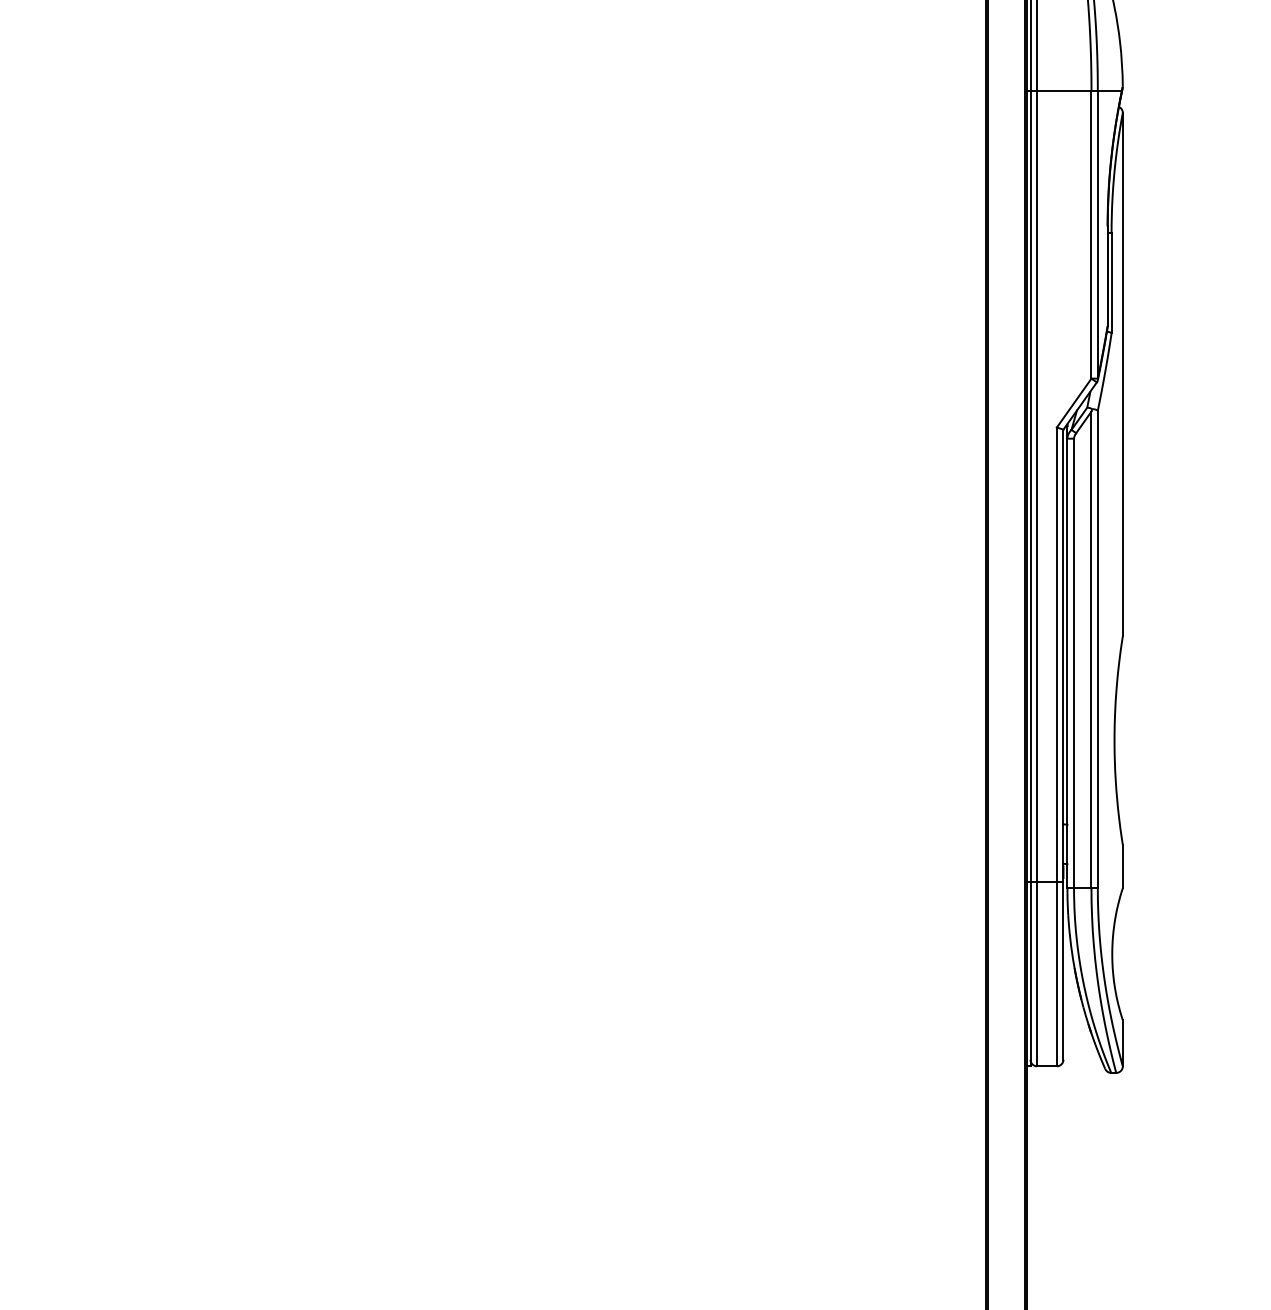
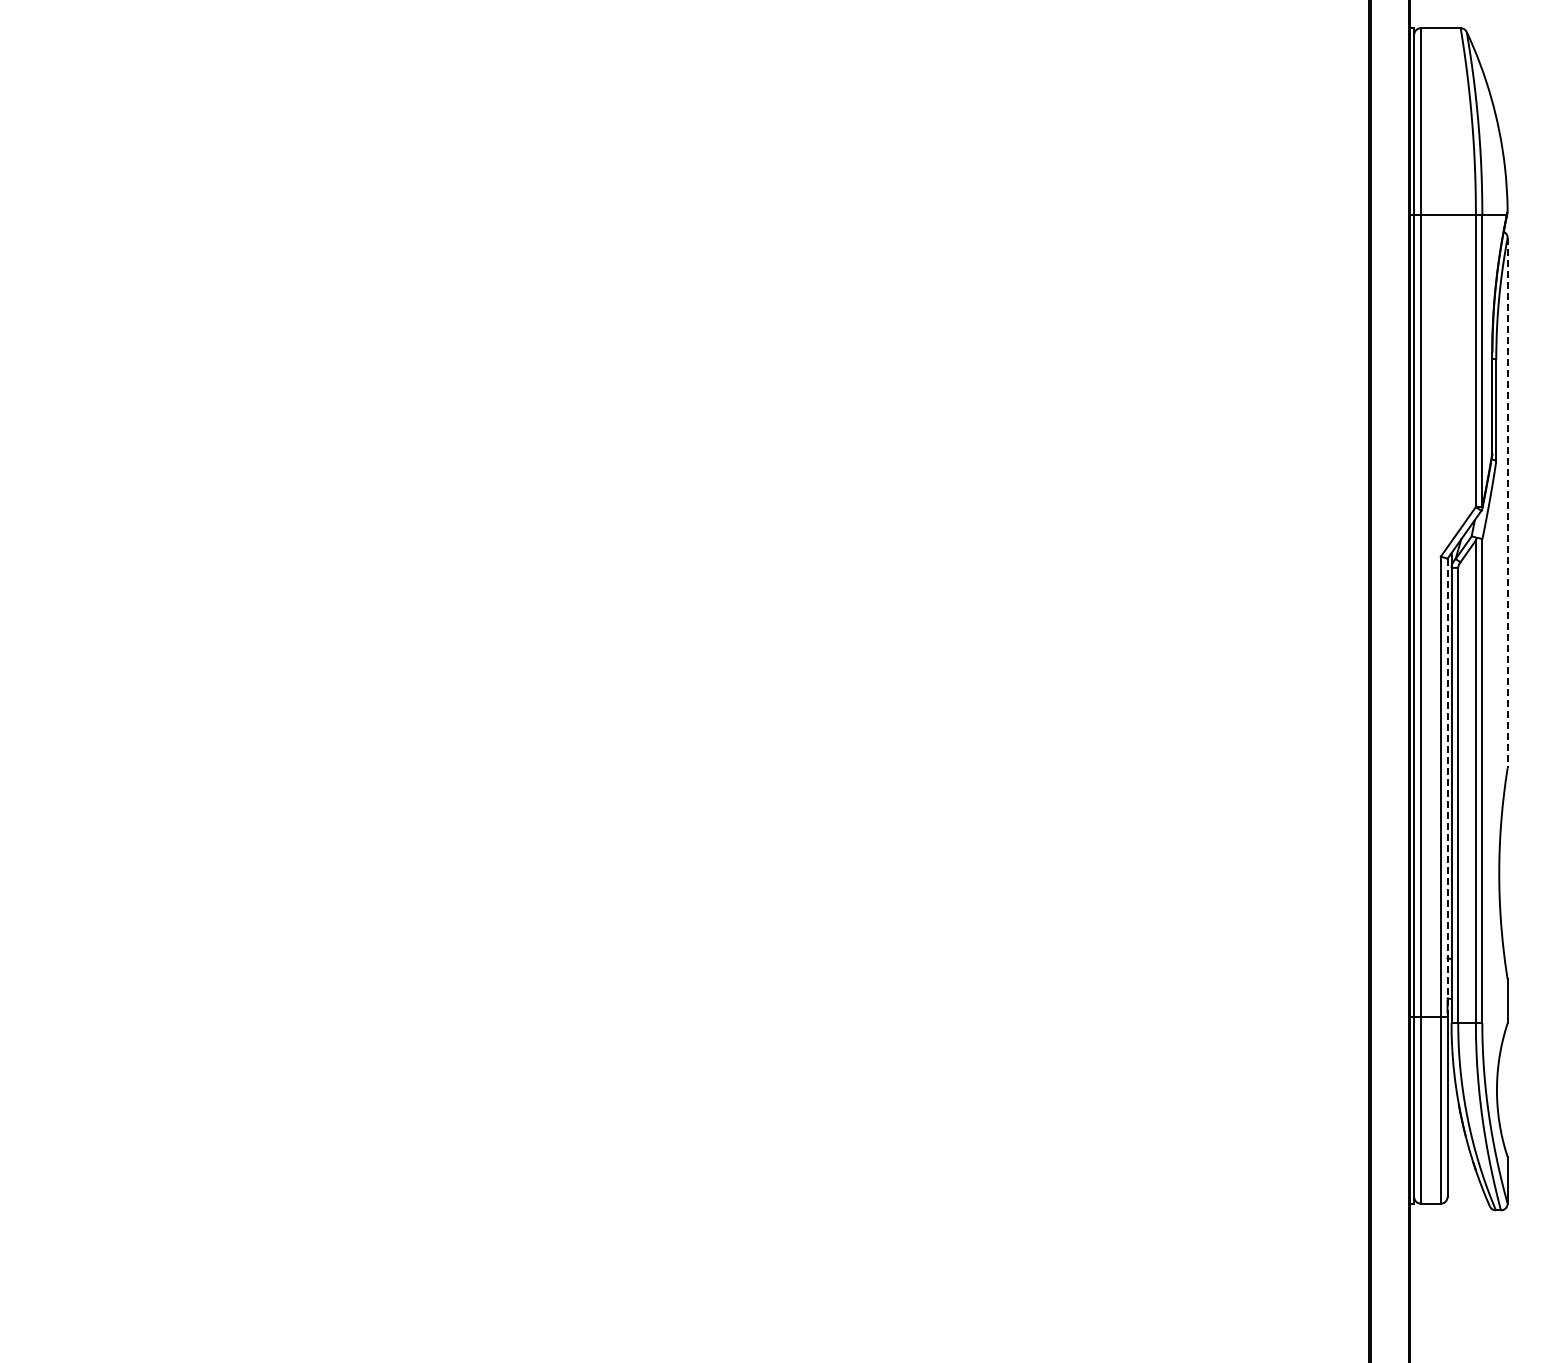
line: (1122, 375) -> (1507, 503), solid -> dashed
line: (1063, 655) -> (1447, 787), solid -> dashed

